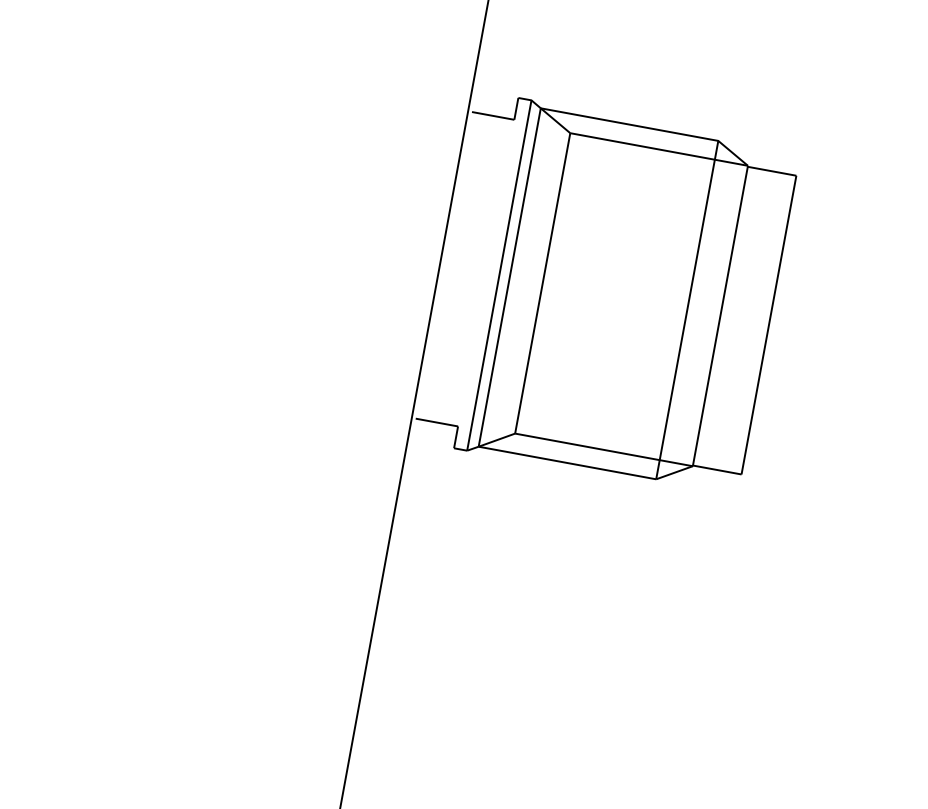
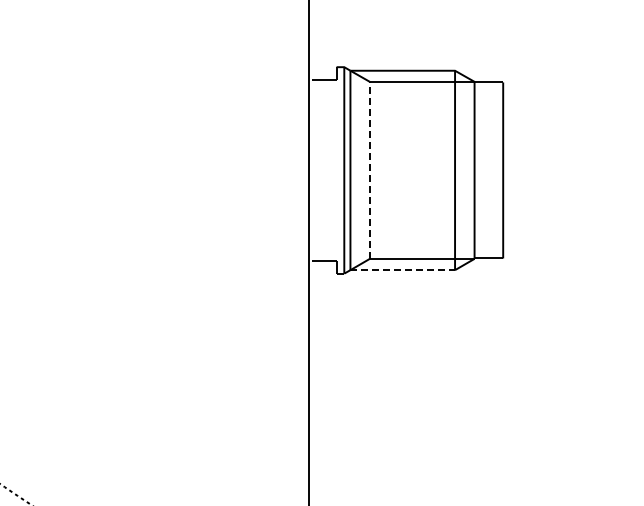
line: (542, 283) -> (369, 170), solid -> dashed
line: (568, 463) -> (403, 270), solid -> dashed

